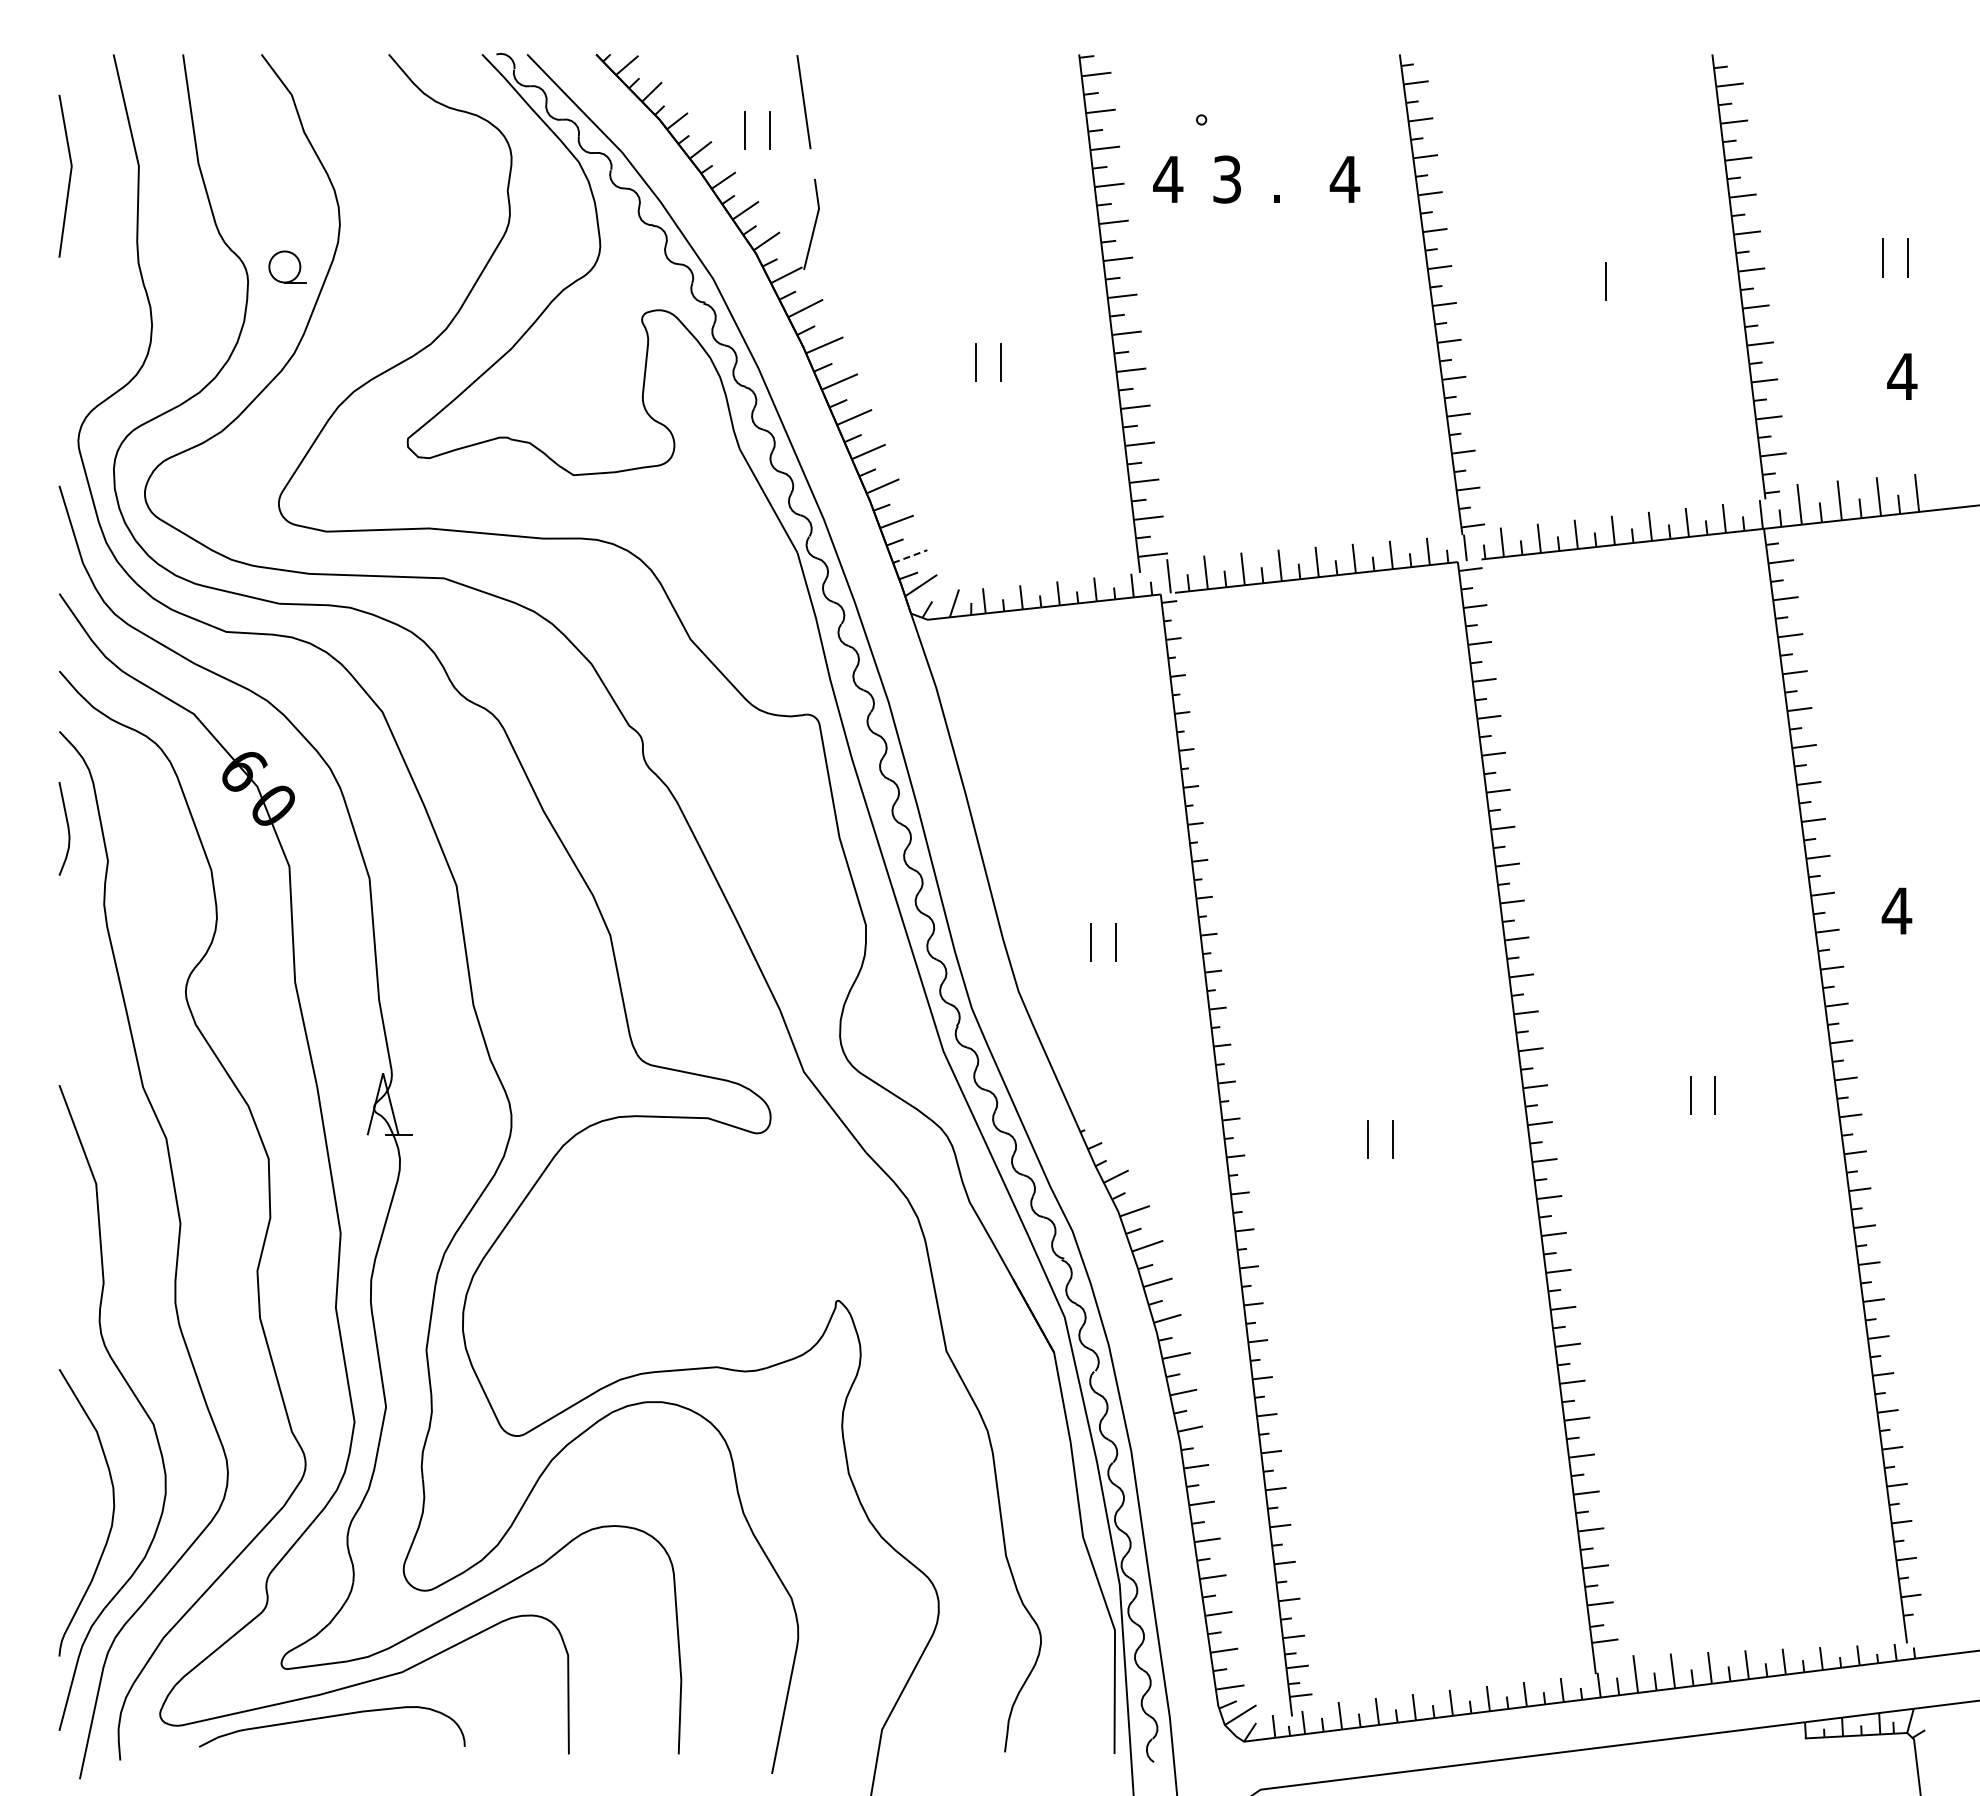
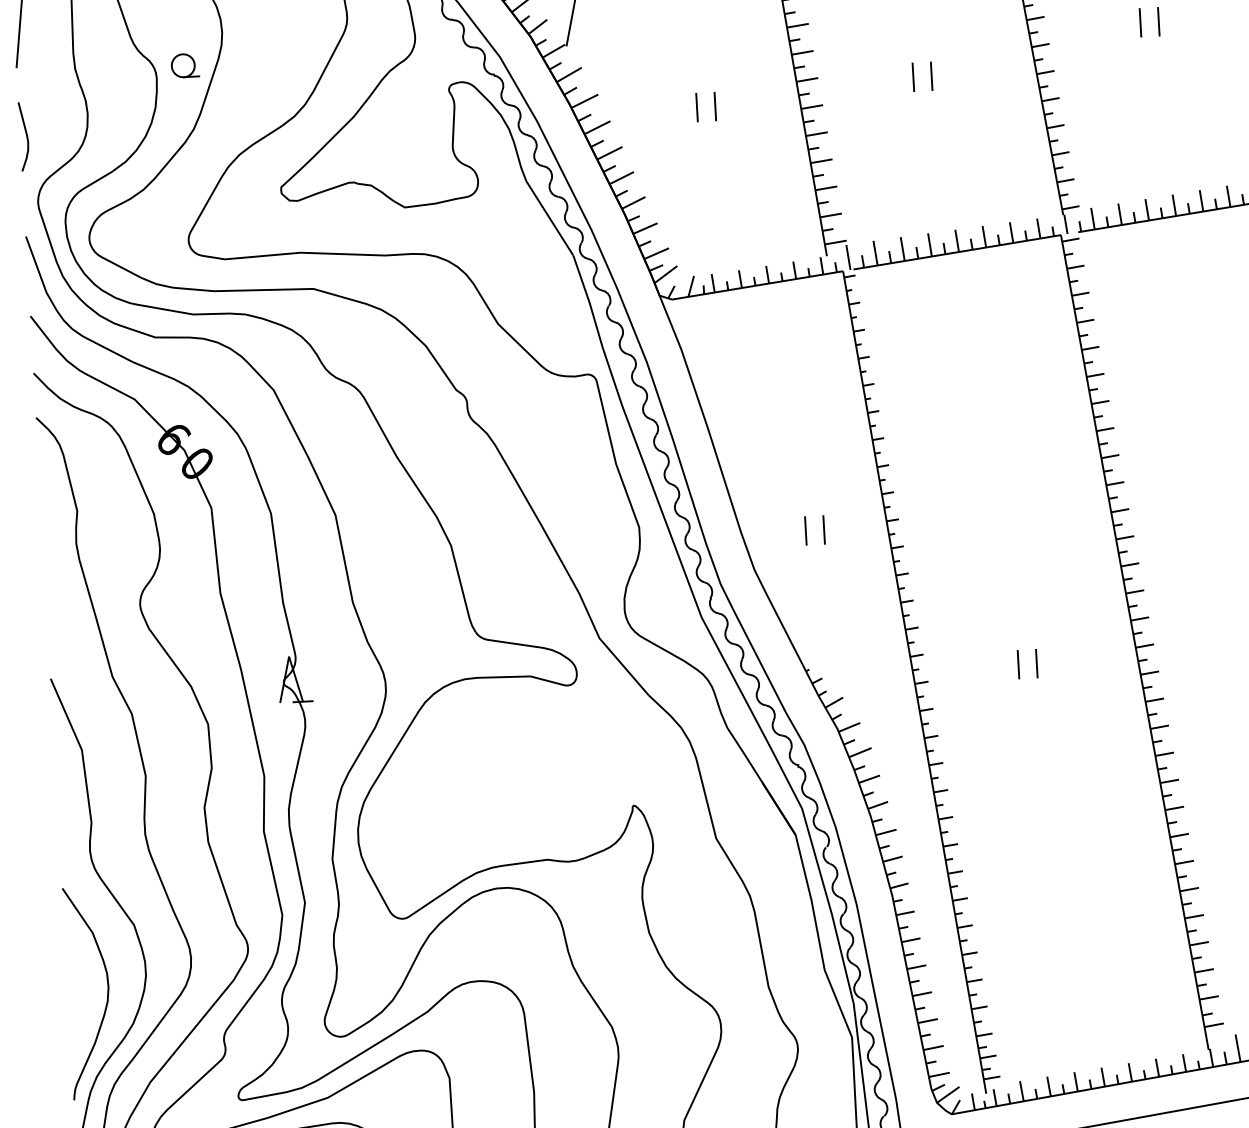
line: (1581, 280) -> (1140, 22), added
line: (1270, 337) -> (913, 77), added
line: (1295, 337) -> (931, 76), added
line: (910, 556) -> (656, 253), dashed -> solid
curve: (67, 828) -> (26, 136), moved

